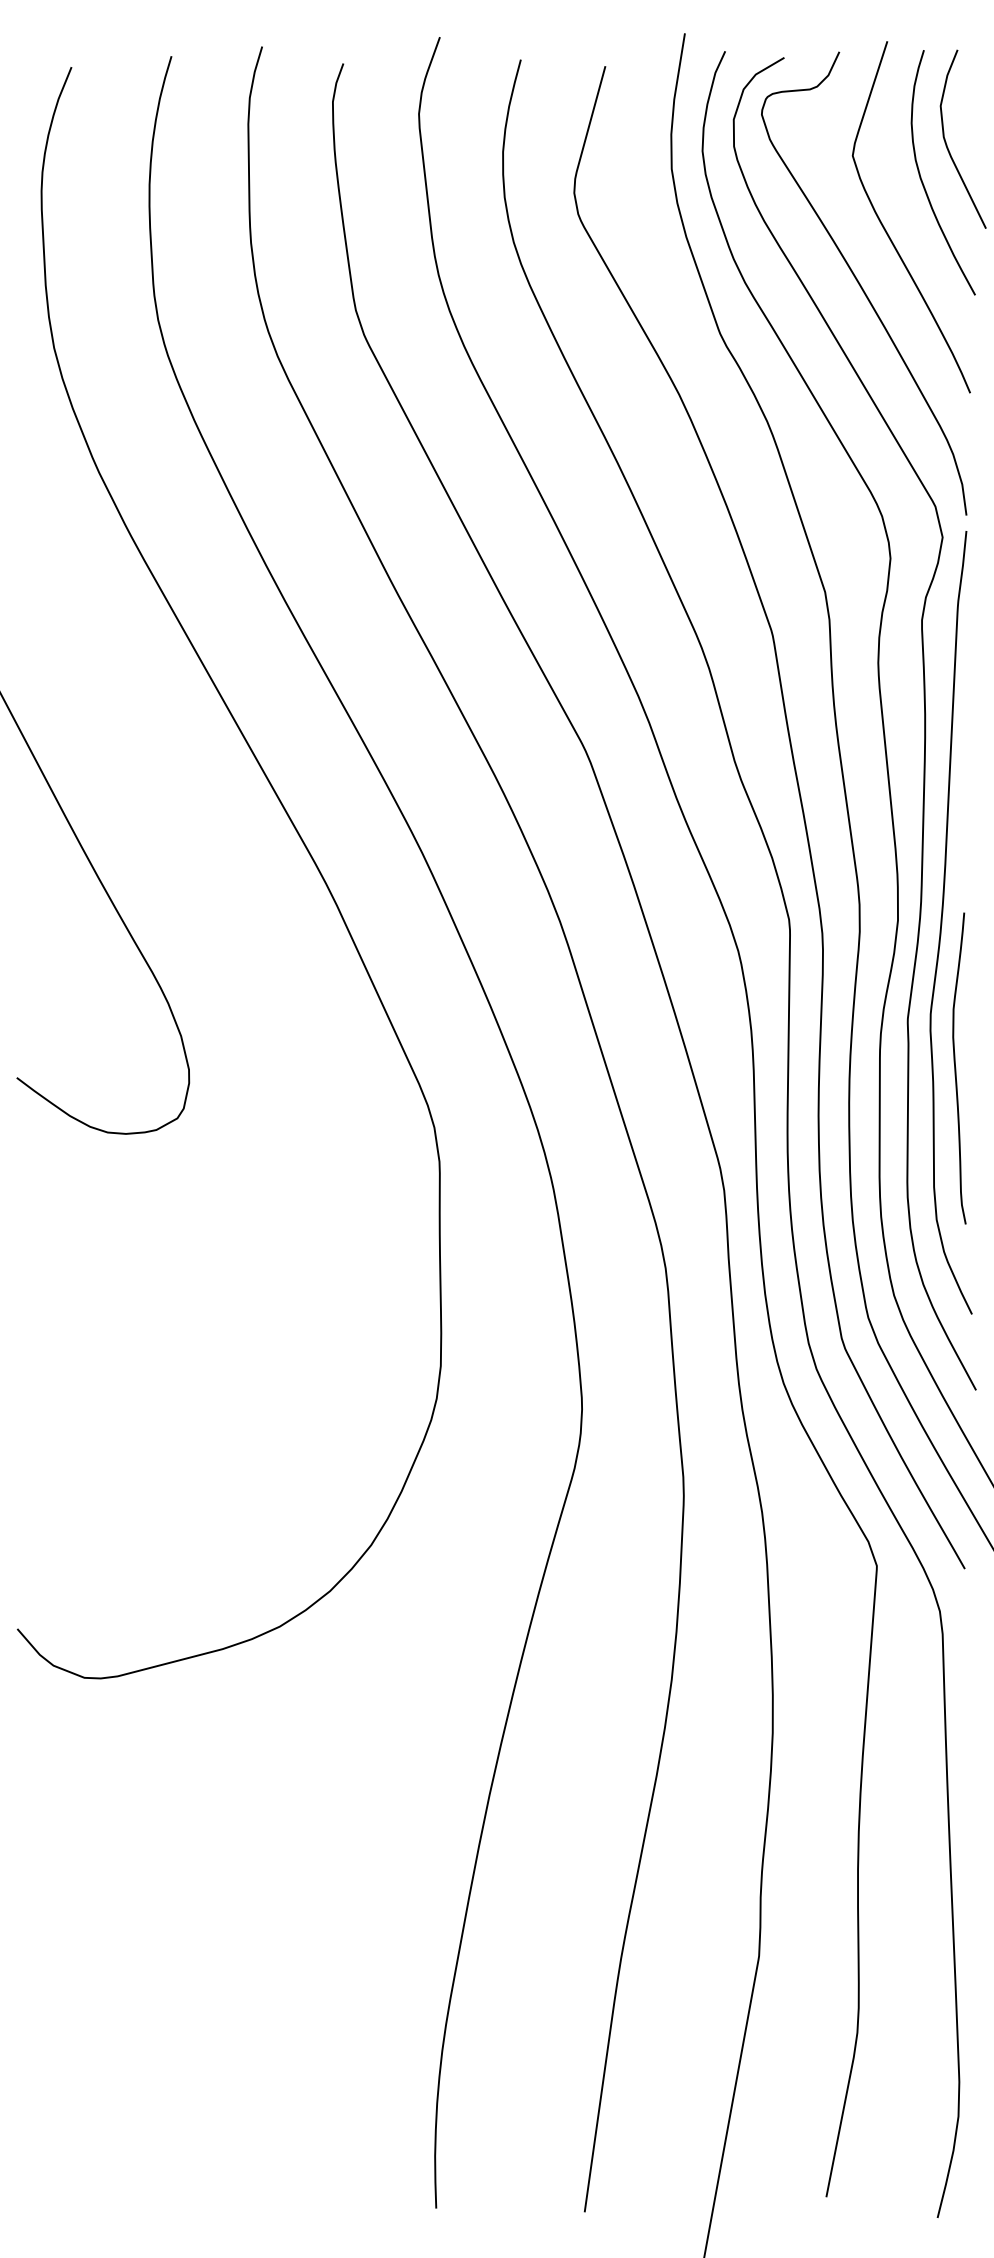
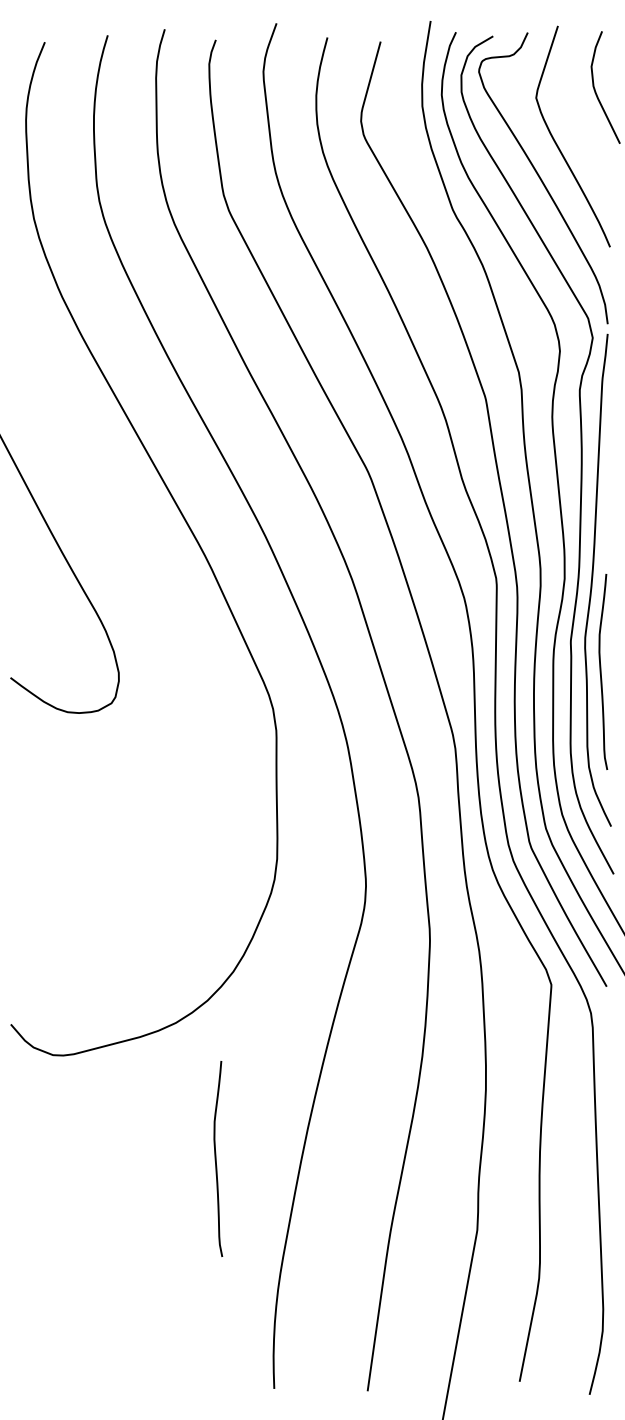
curve: (923, 178) -> (580, 112), removed
curve: (344, 1842) -> (216, 1158), added

